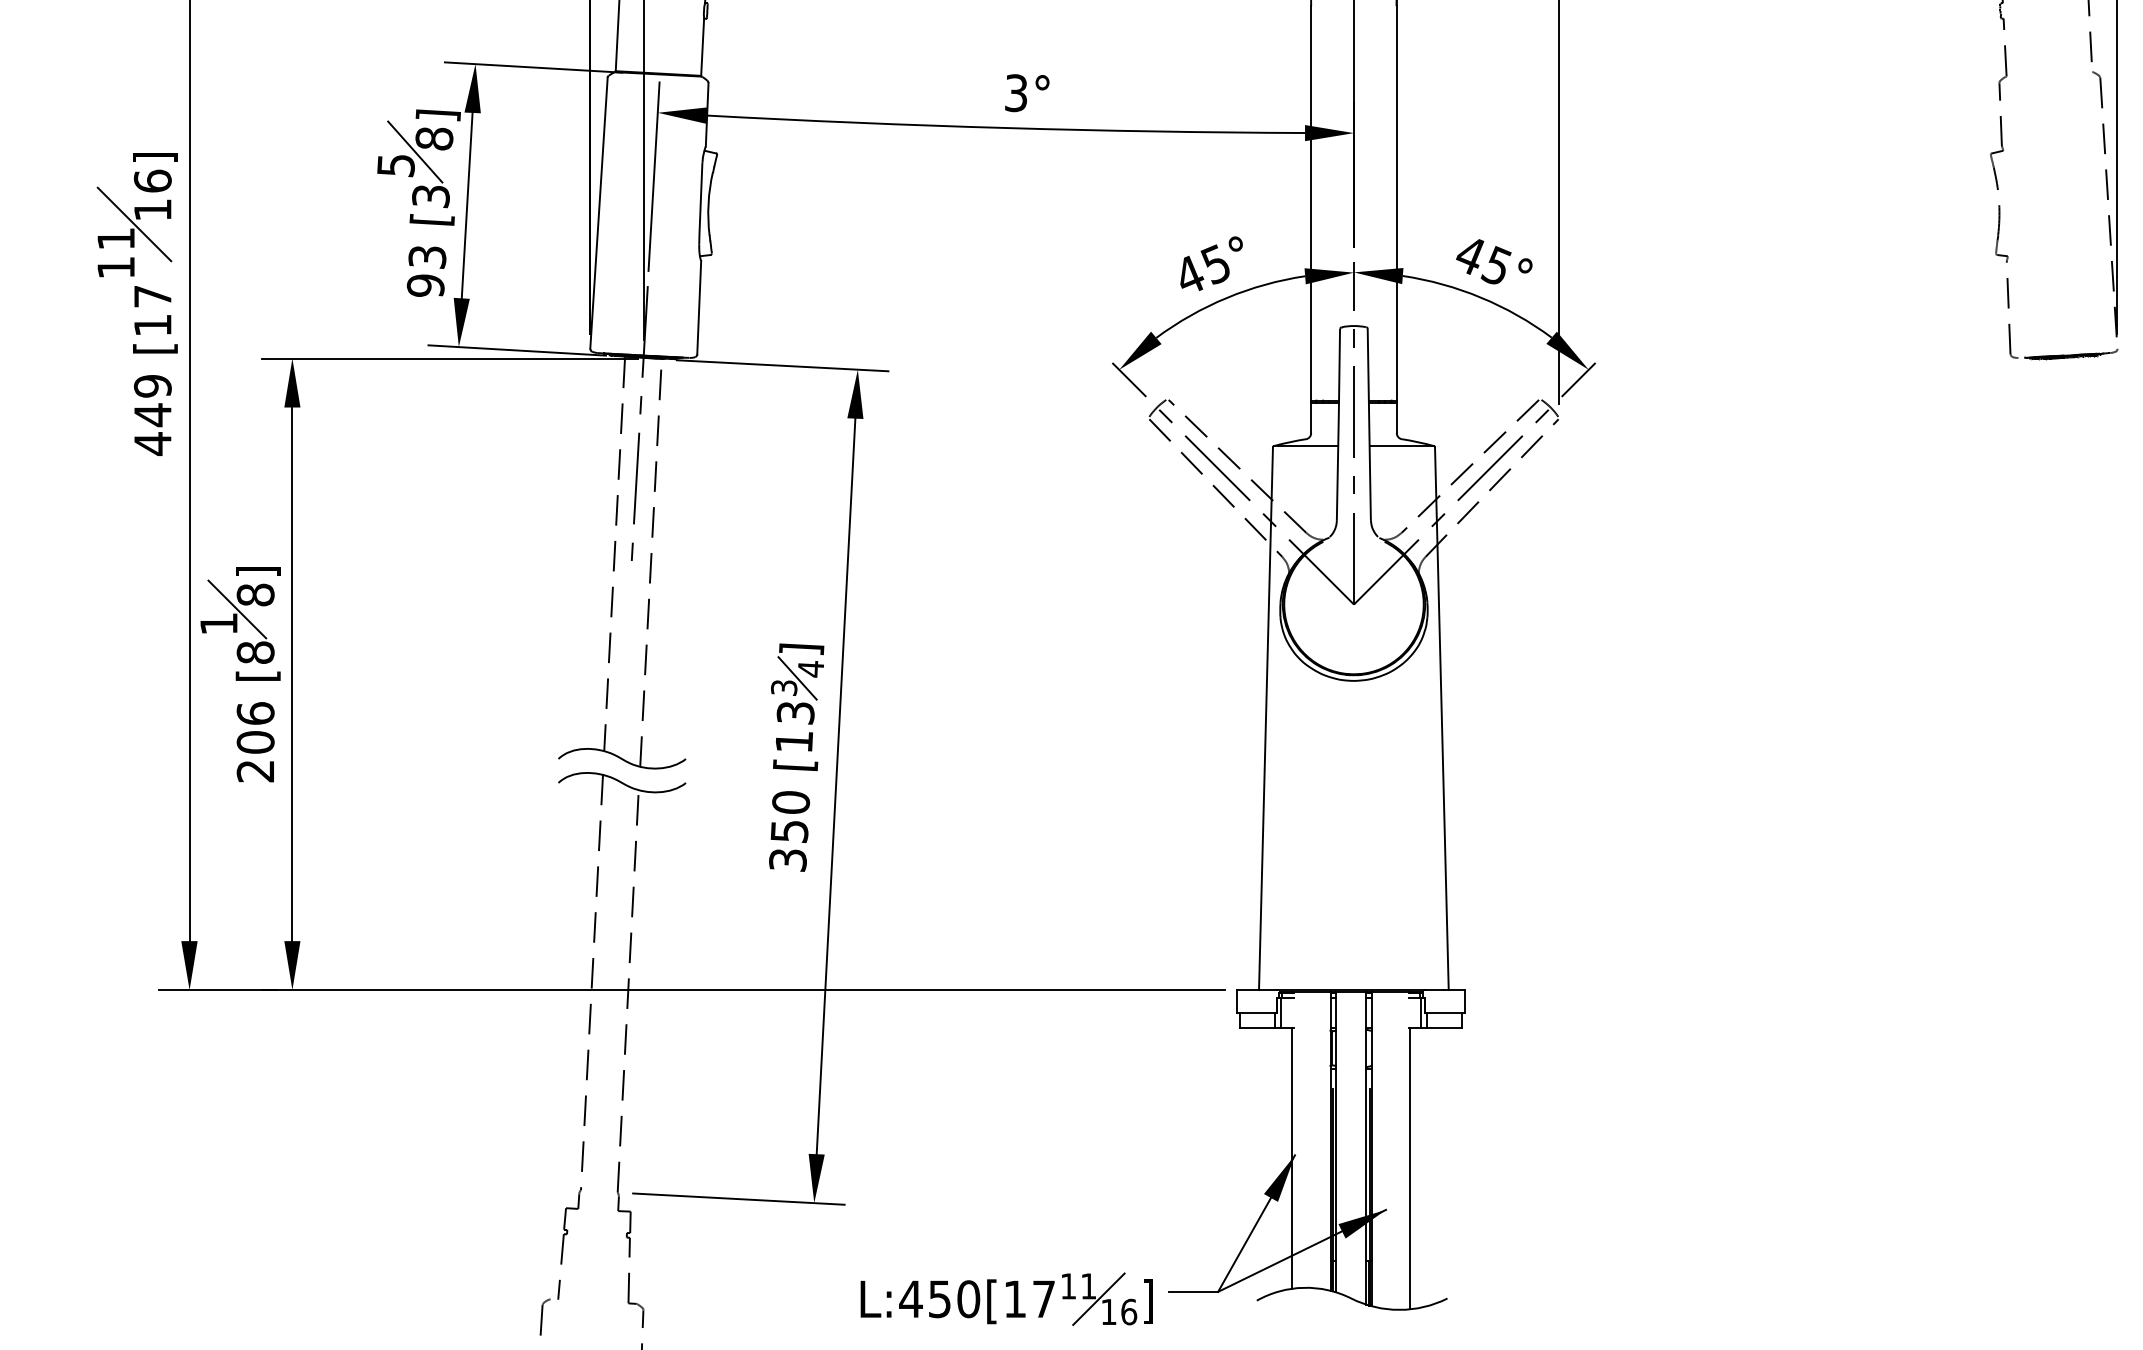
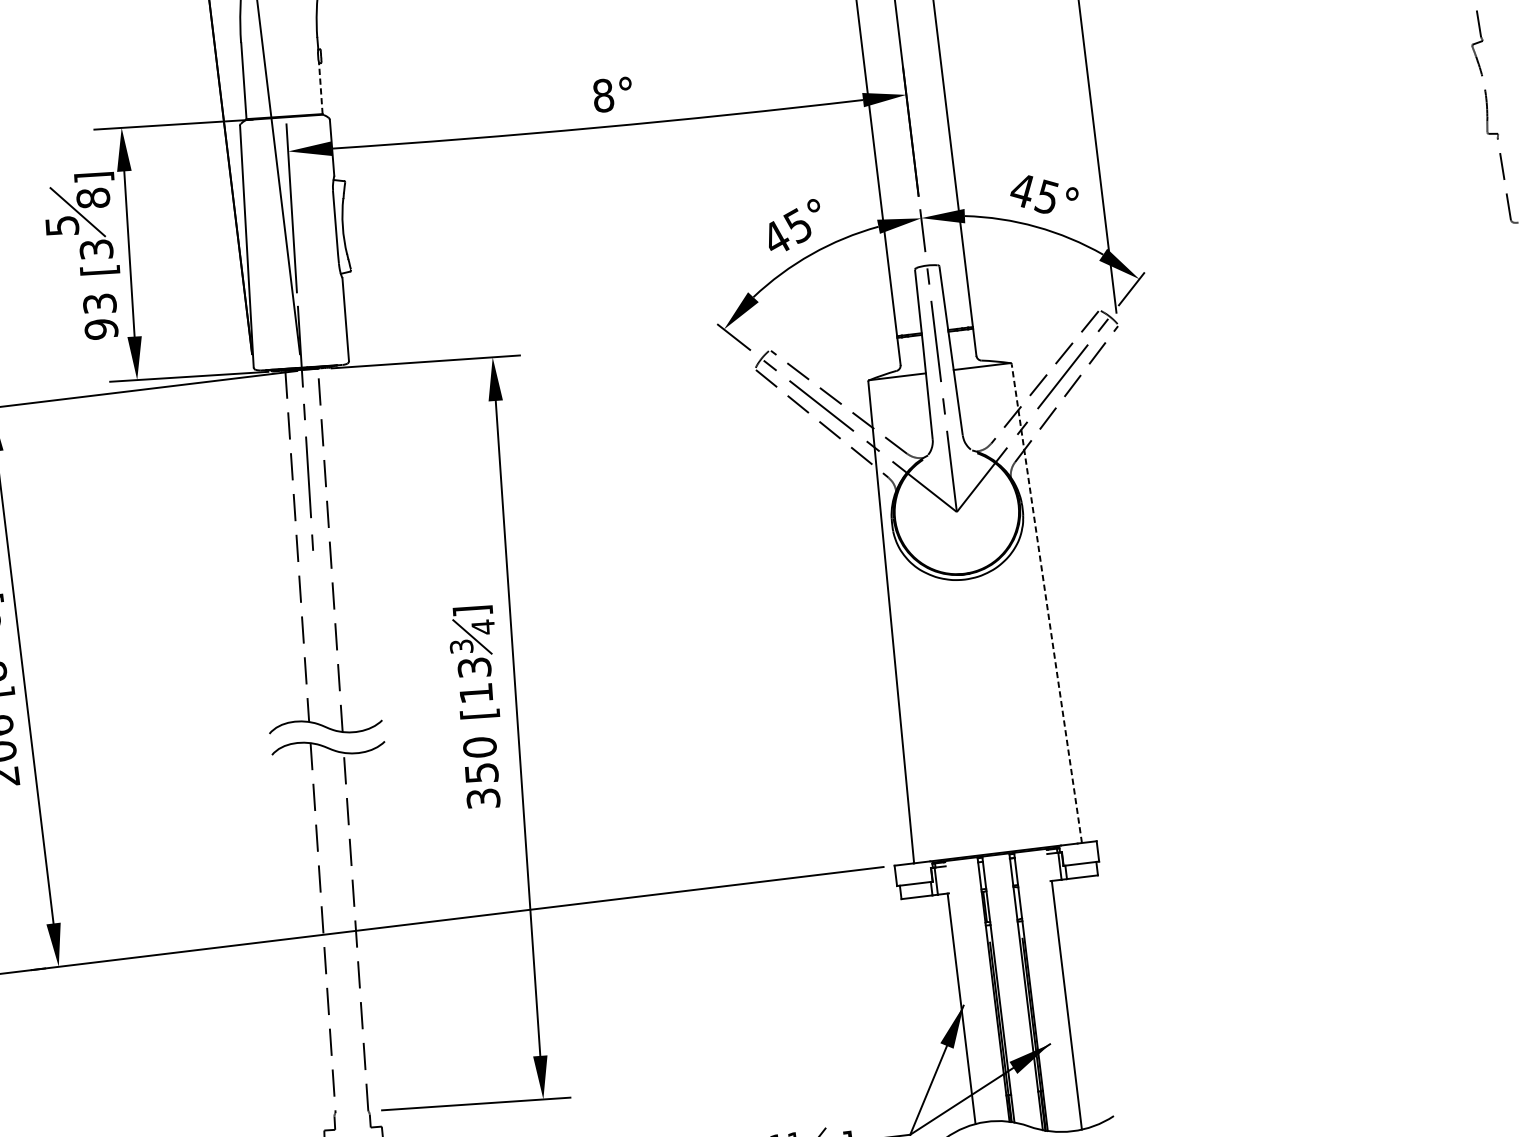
line: (702, 47) -> (320, 88), solid -> dashed
text: (1016, 93) -> (603, 95), 3° -> 8°
line: (1441, 718) -> (1046, 603), solid -> dashed

